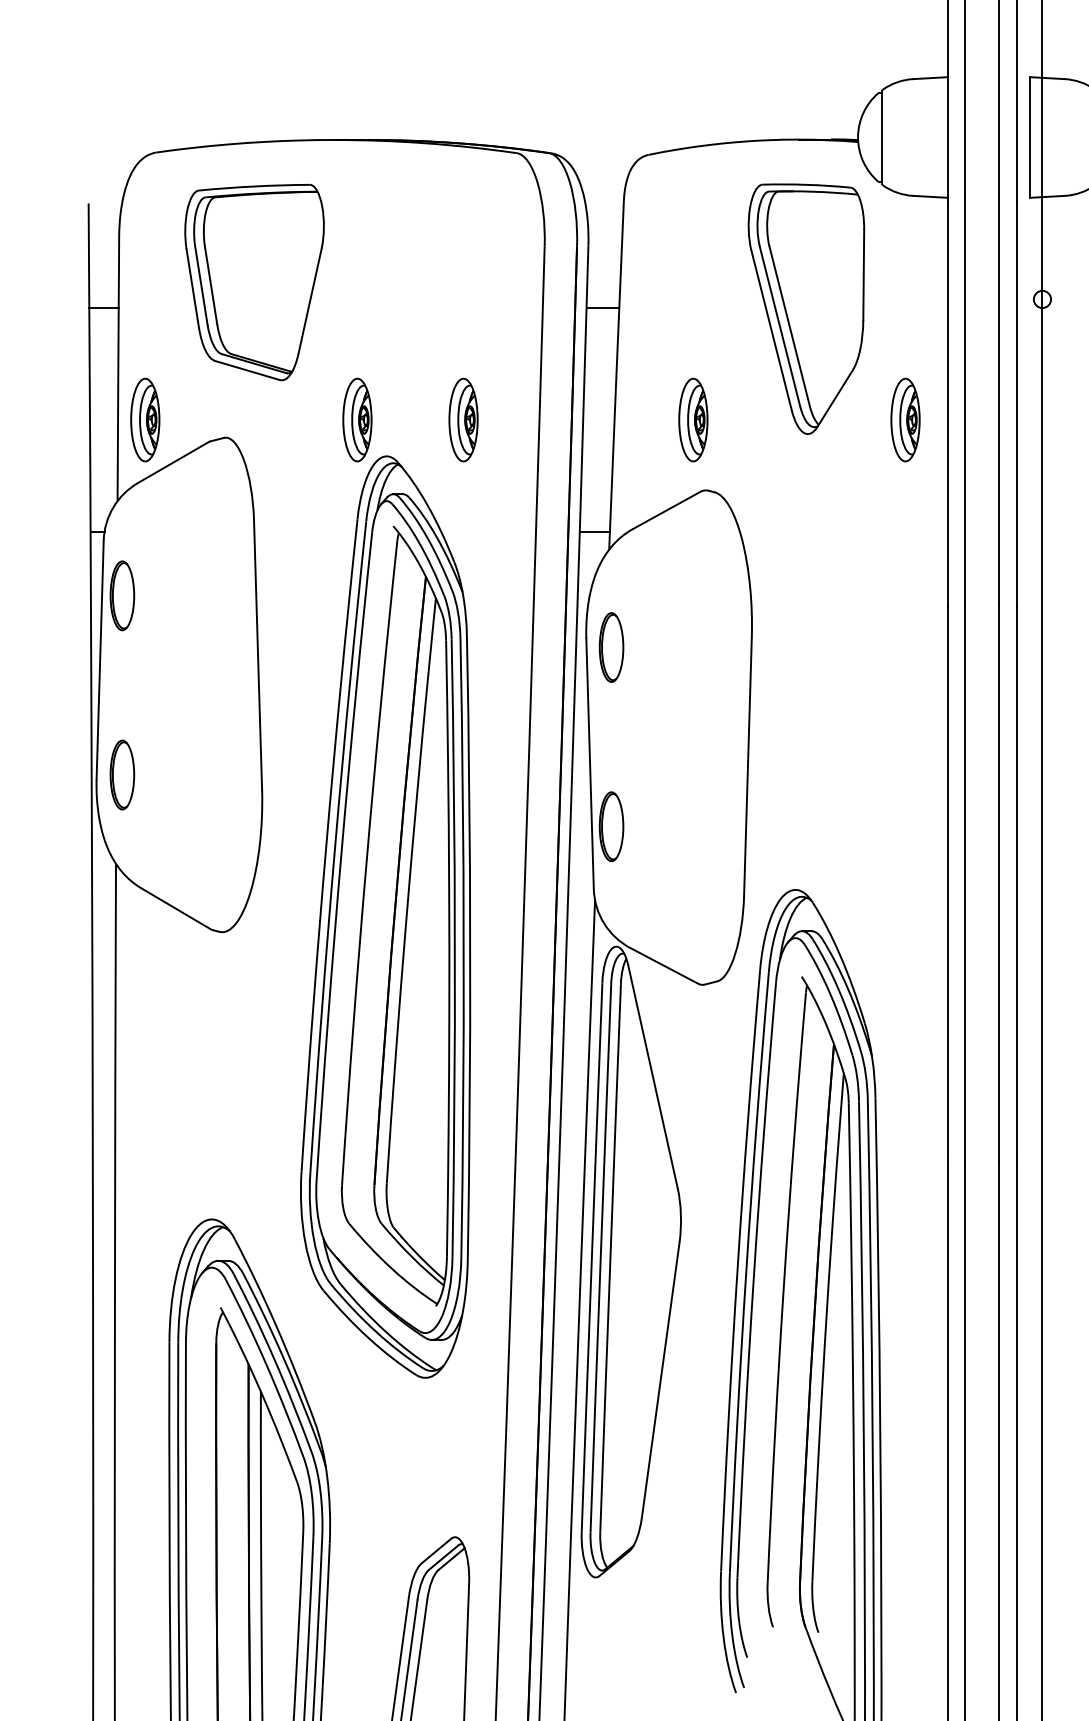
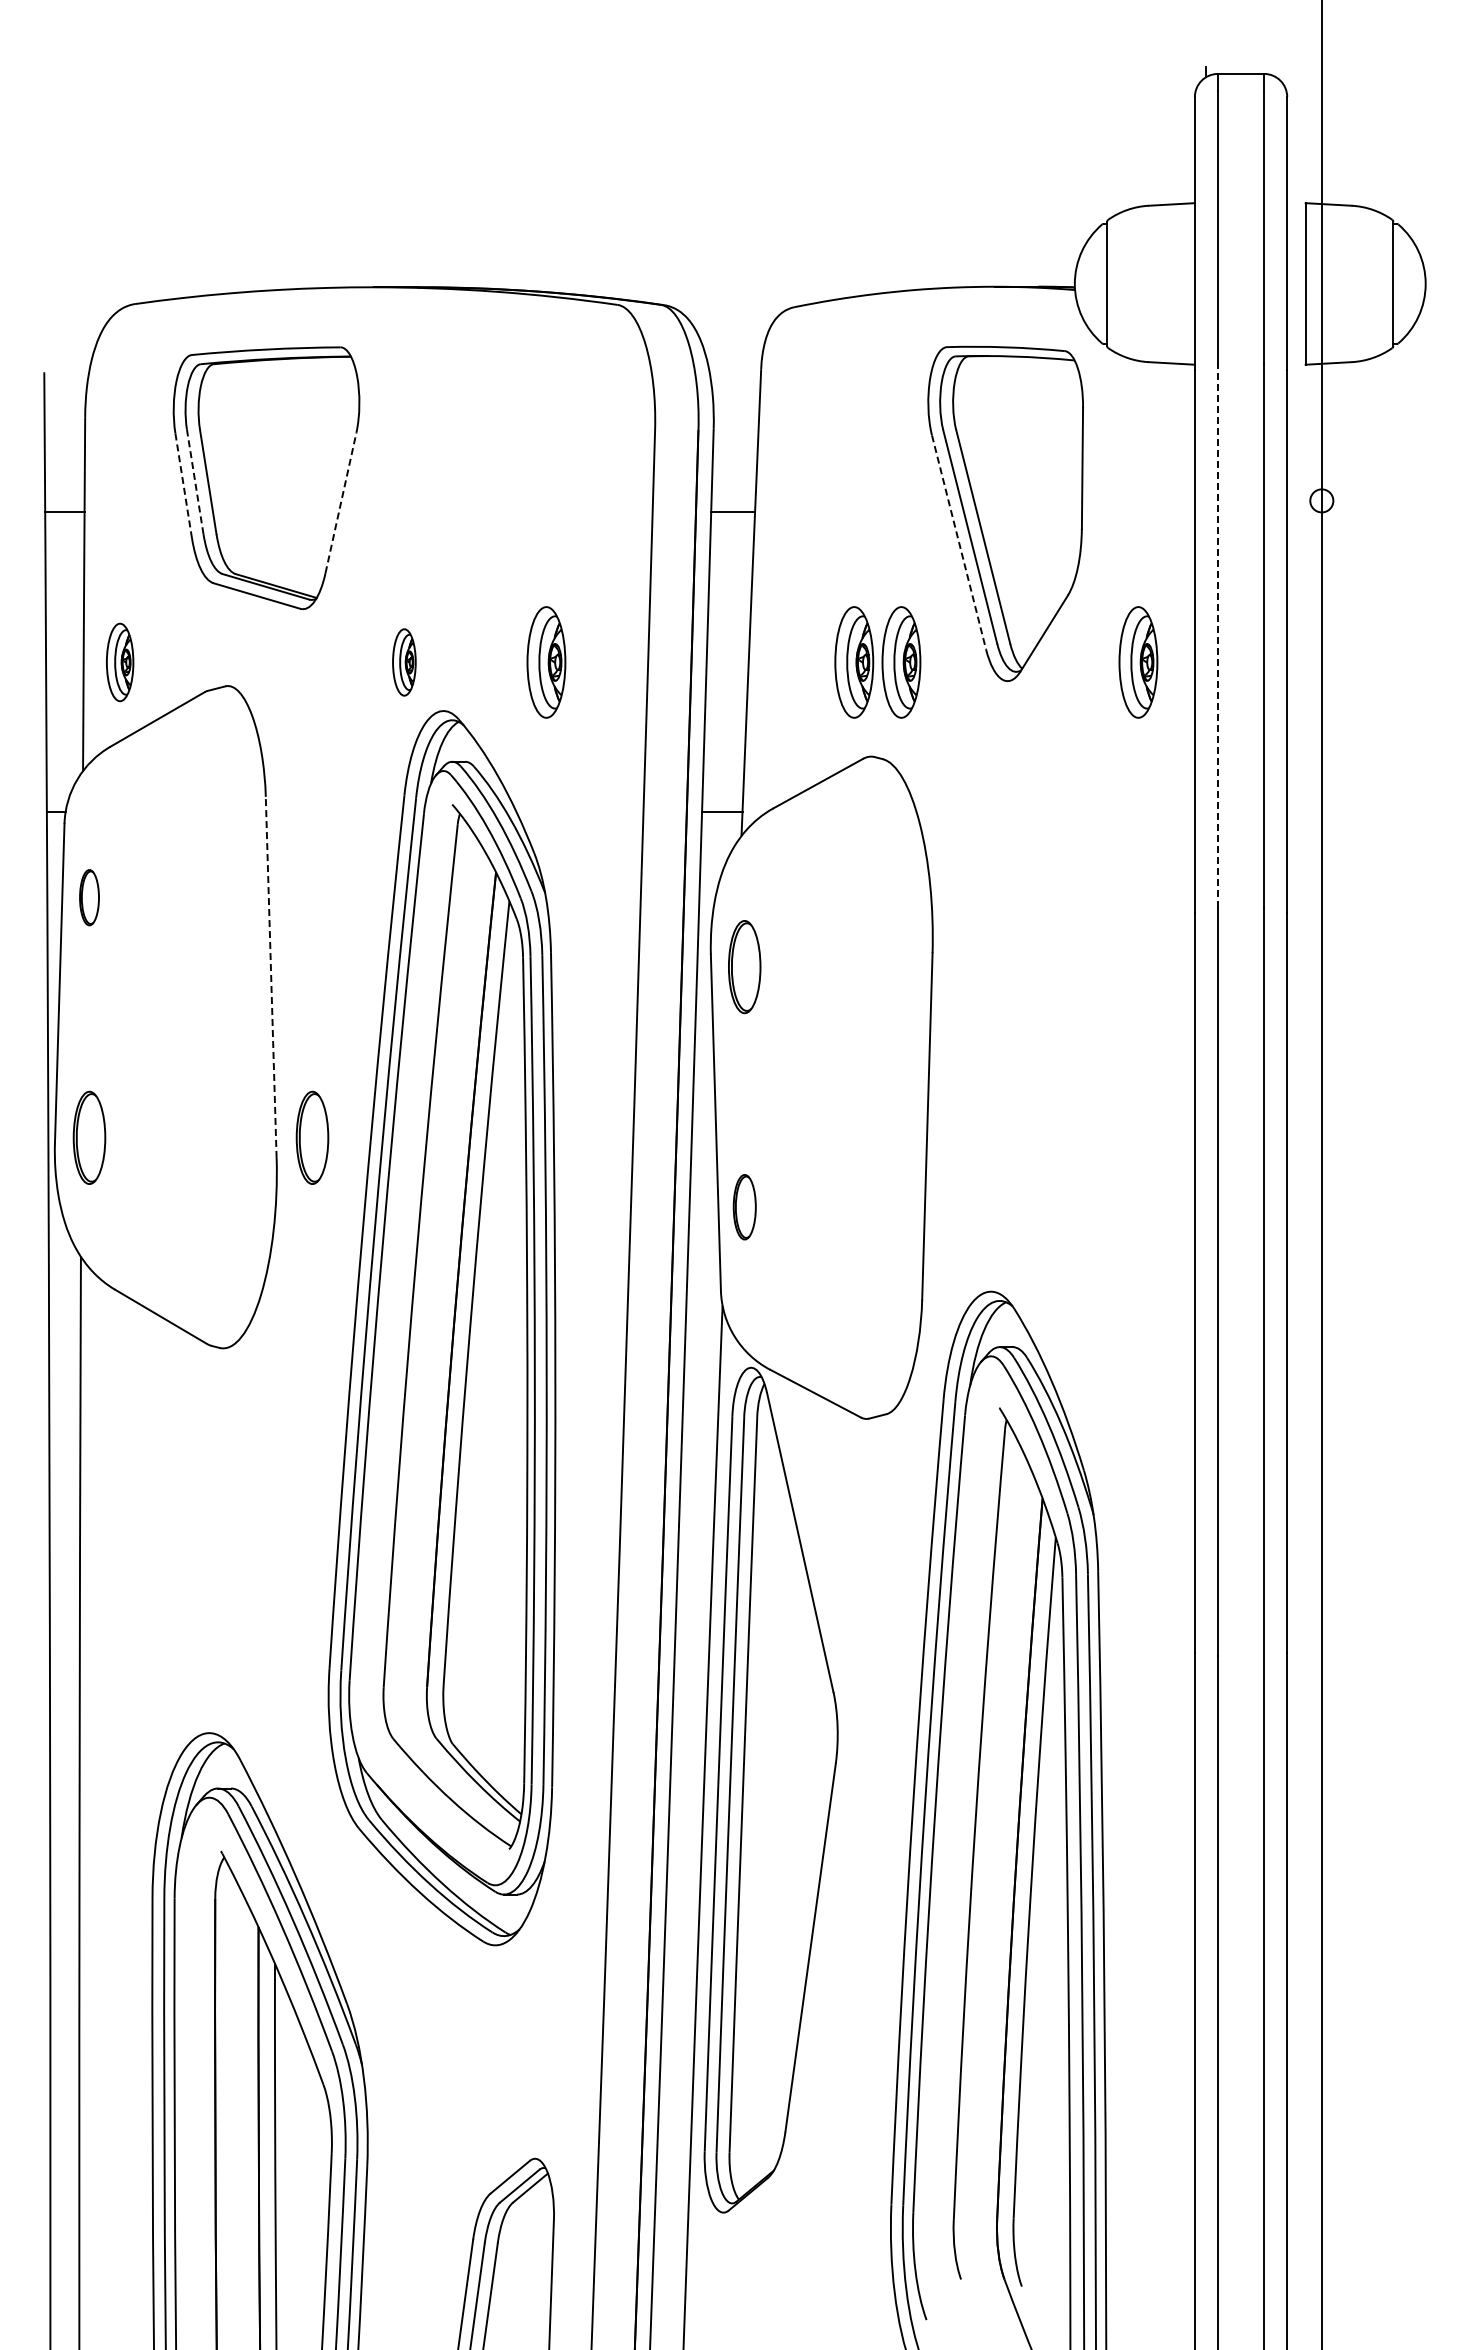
line: (201, 284) -> (195, 481), solid -> dashed
line: (192, 287) -> (183, 485), solid -> dashed
line: (310, 300) -> (341, 502), solid -> dashed
line: (771, 330) -> (959, 542), solid -> dashed
line: (964, 399) -> (1217, 635), solid -> dashed
part: (144, 420) -> (119, 662), size x0.7
part: (357, 420) -> (404, 662), size x0.6
part: (728, 420) -> (901, 662), added
part: (122, 595) -> (89, 897), size x0.6
line: (258, 655) -> (271, 977), solid -> dashed
part: (288, 774) -> (312, 1137), added
part: (611, 827) -> (744, 1207), size x0.7

